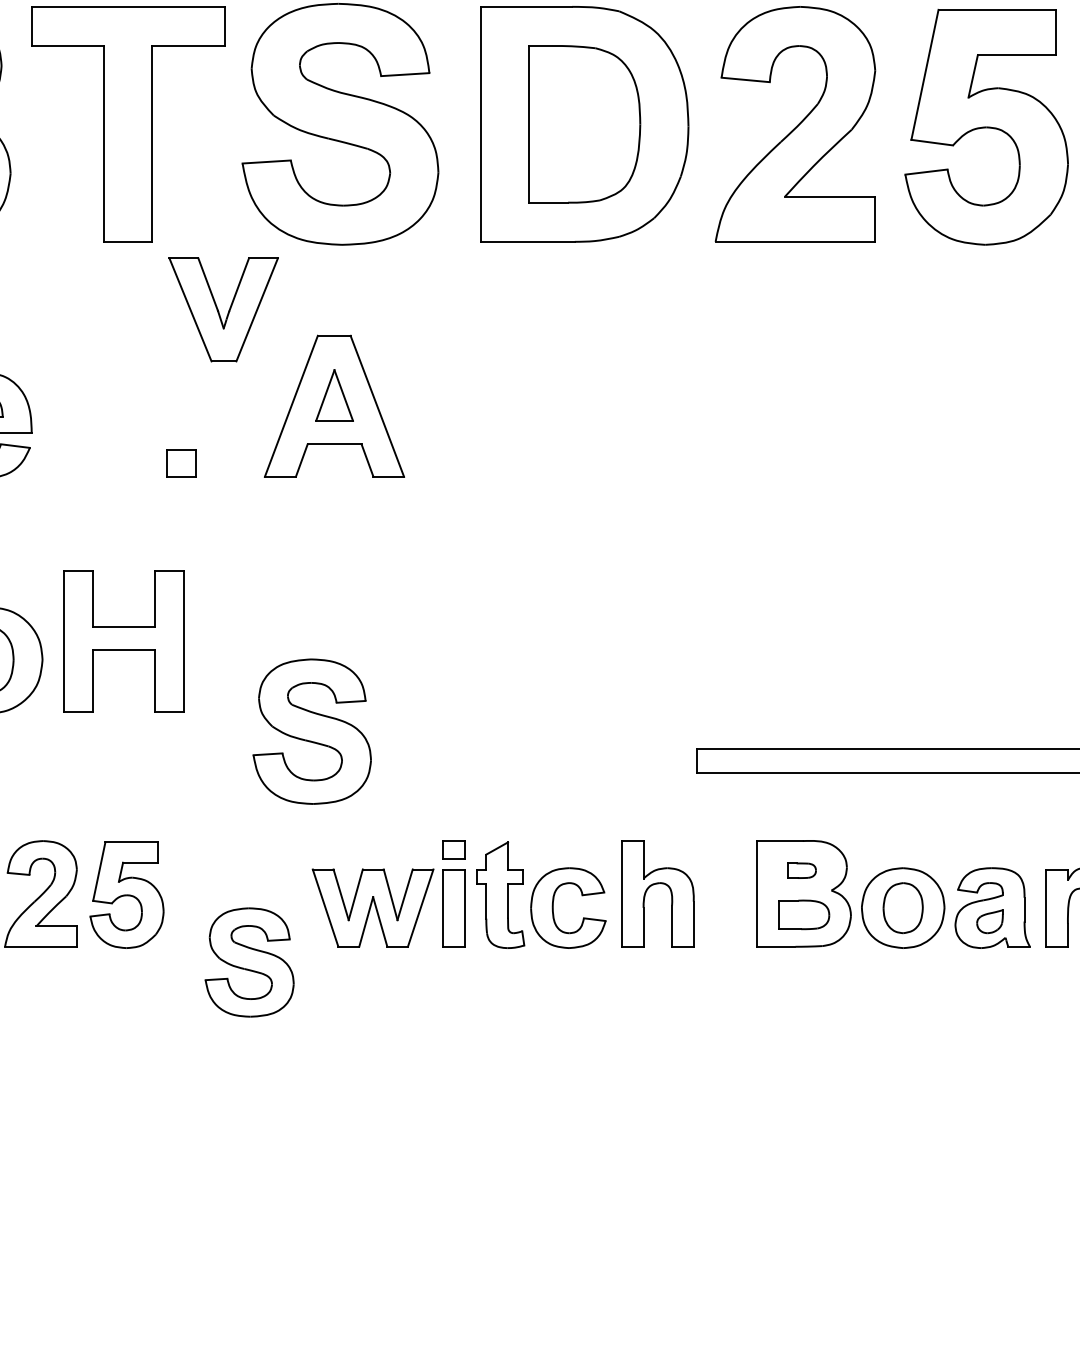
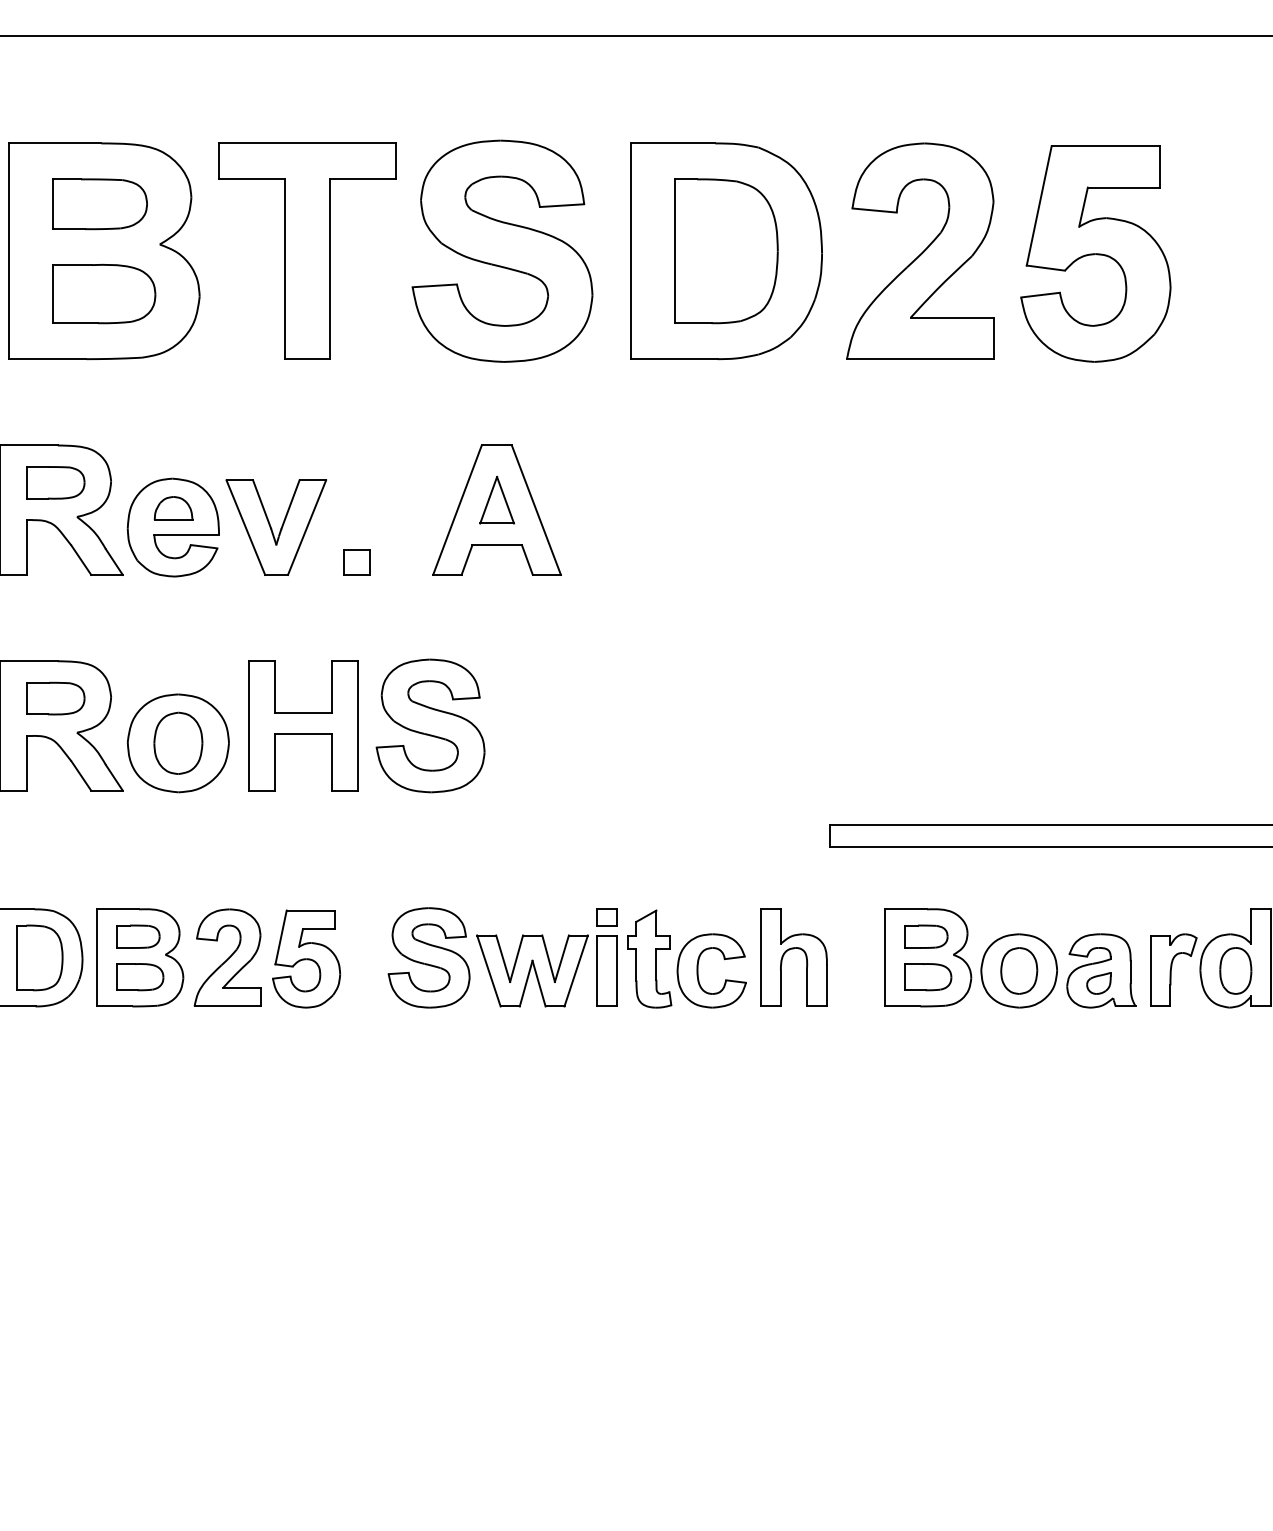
part: (222, 309) -> (275, 527), moved
part: (312, 731) -> (430, 725), moved
part: (802, 870) -> (926, 936), size x1.67
part: (248, 962) -> (428, 957), moved

